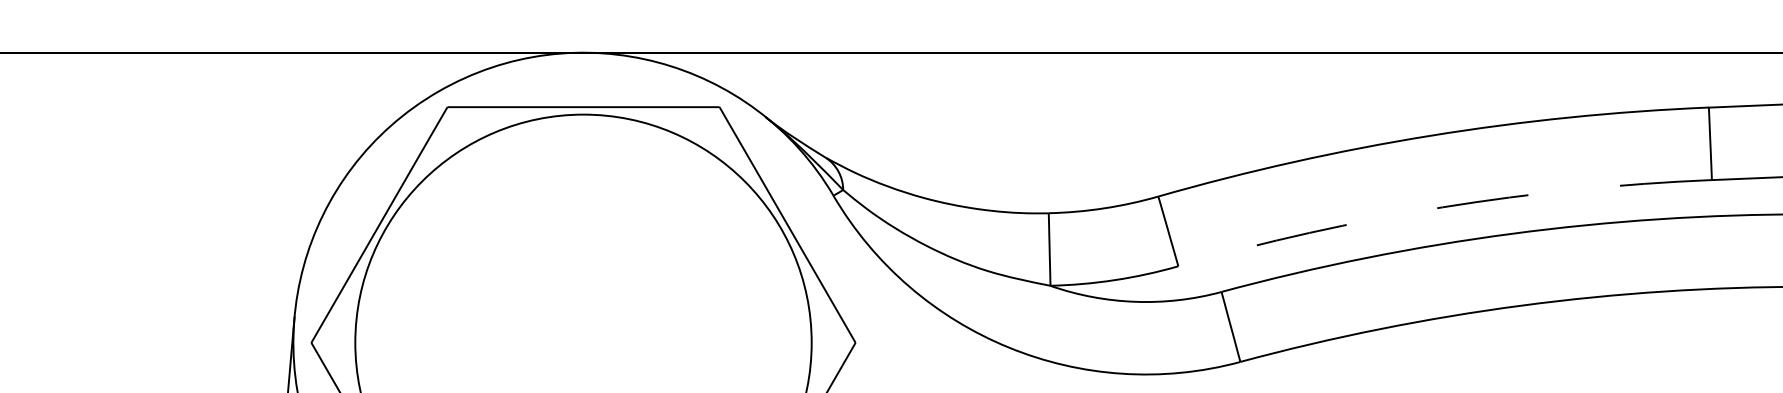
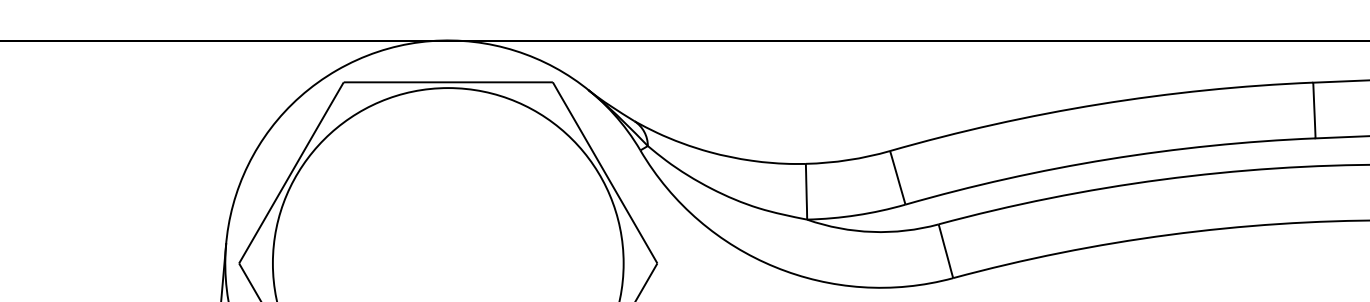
arc: (1442, 207) -> (1108, 159), dashed -> solid

